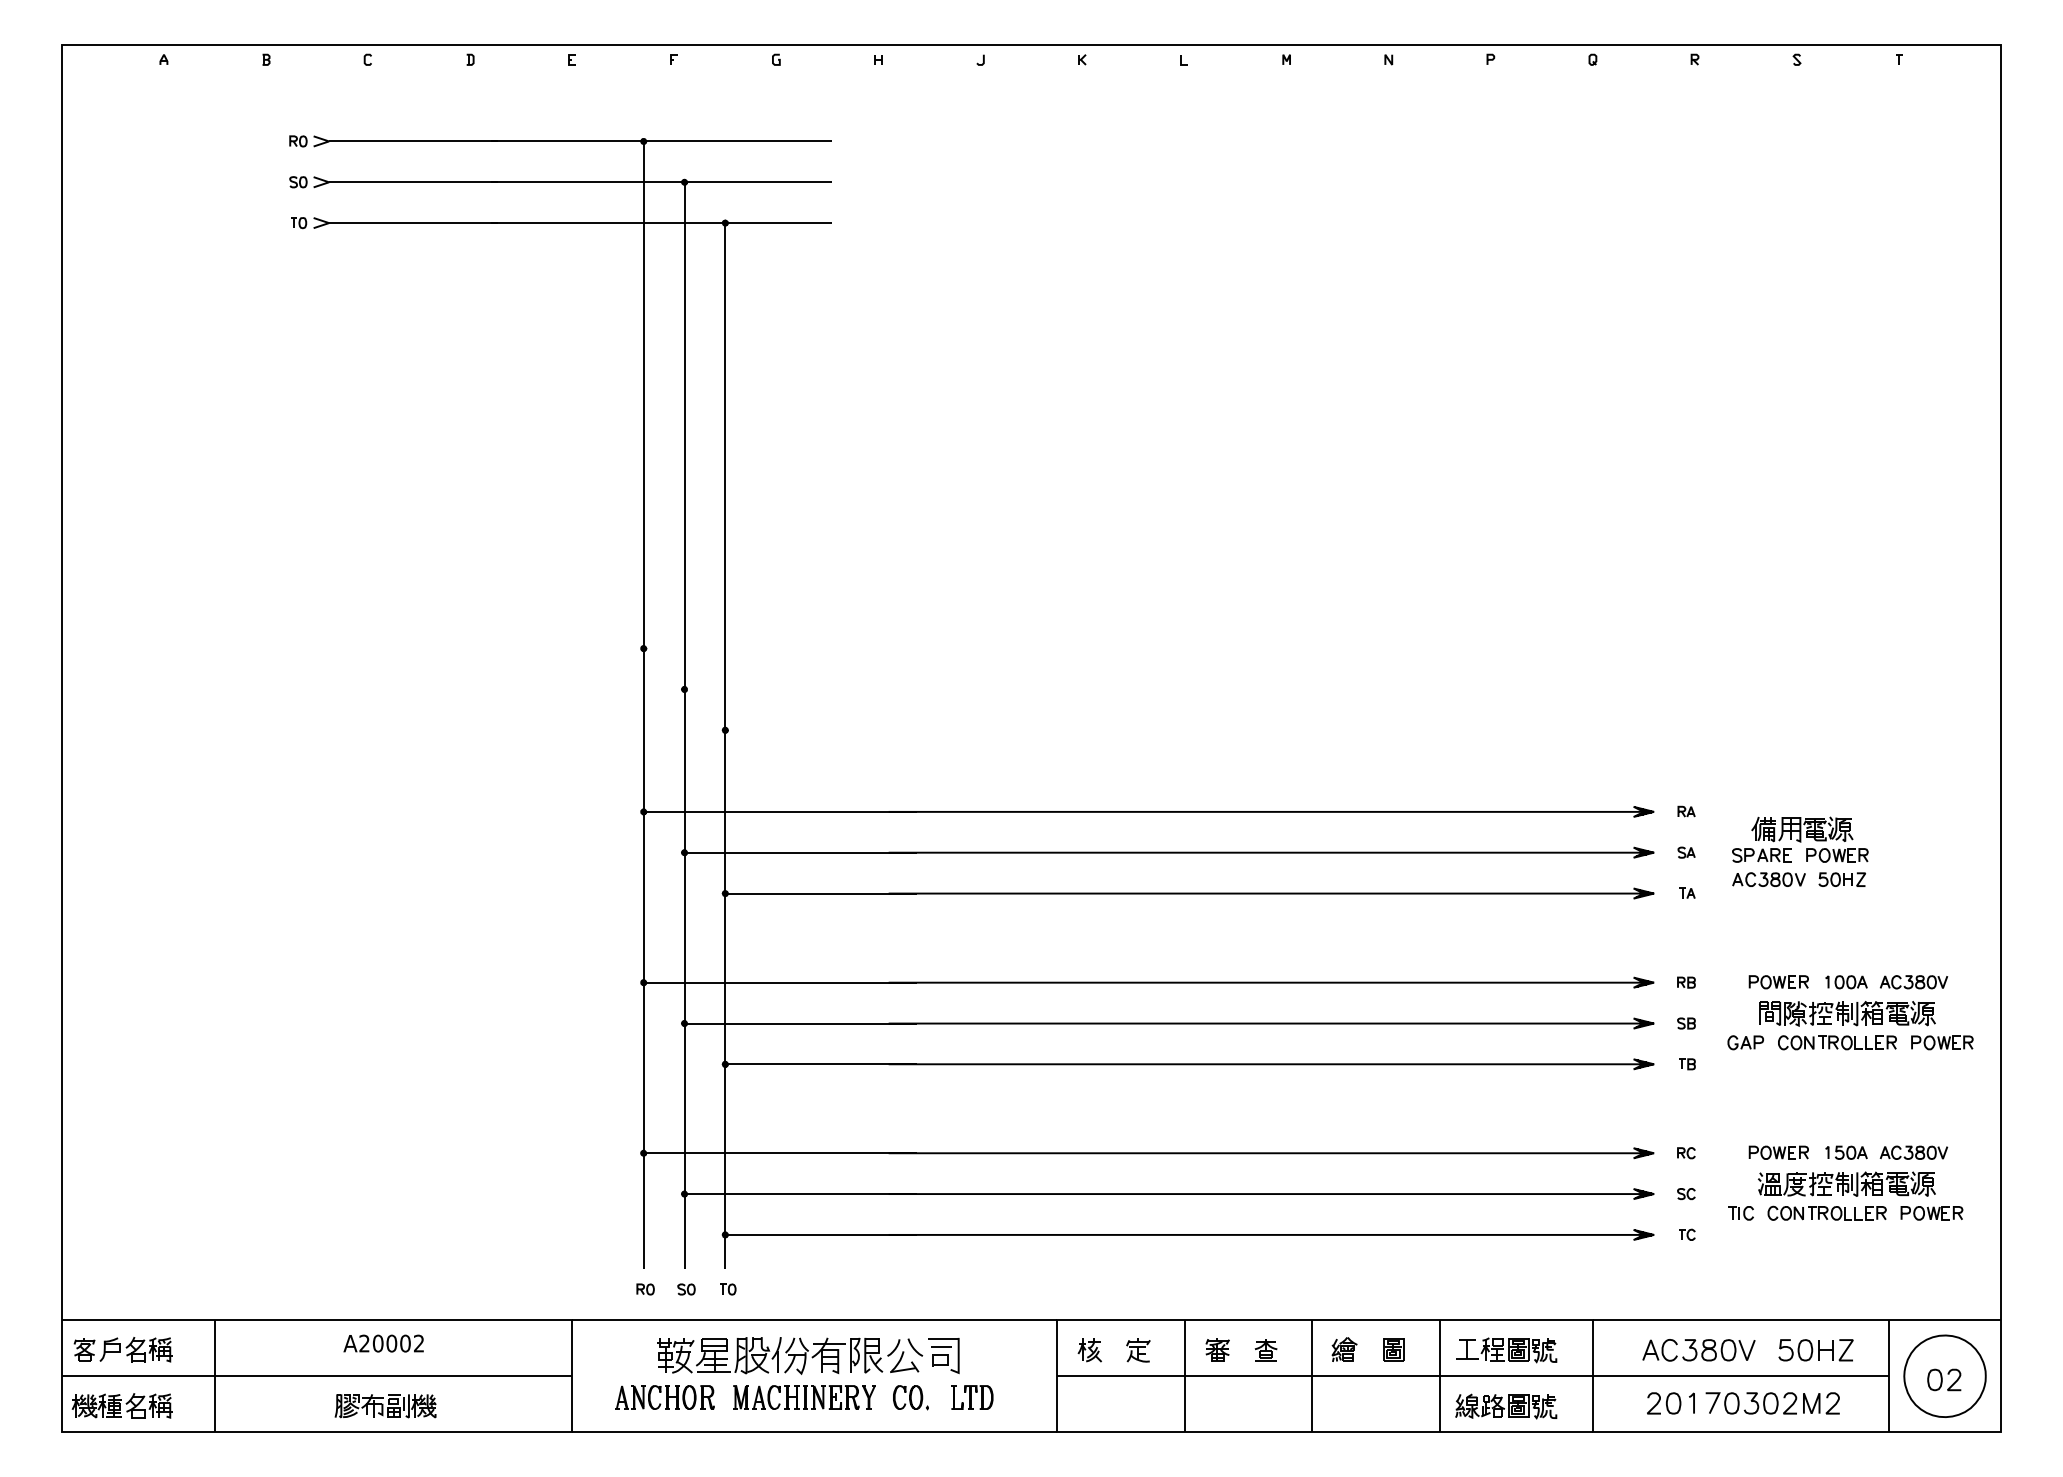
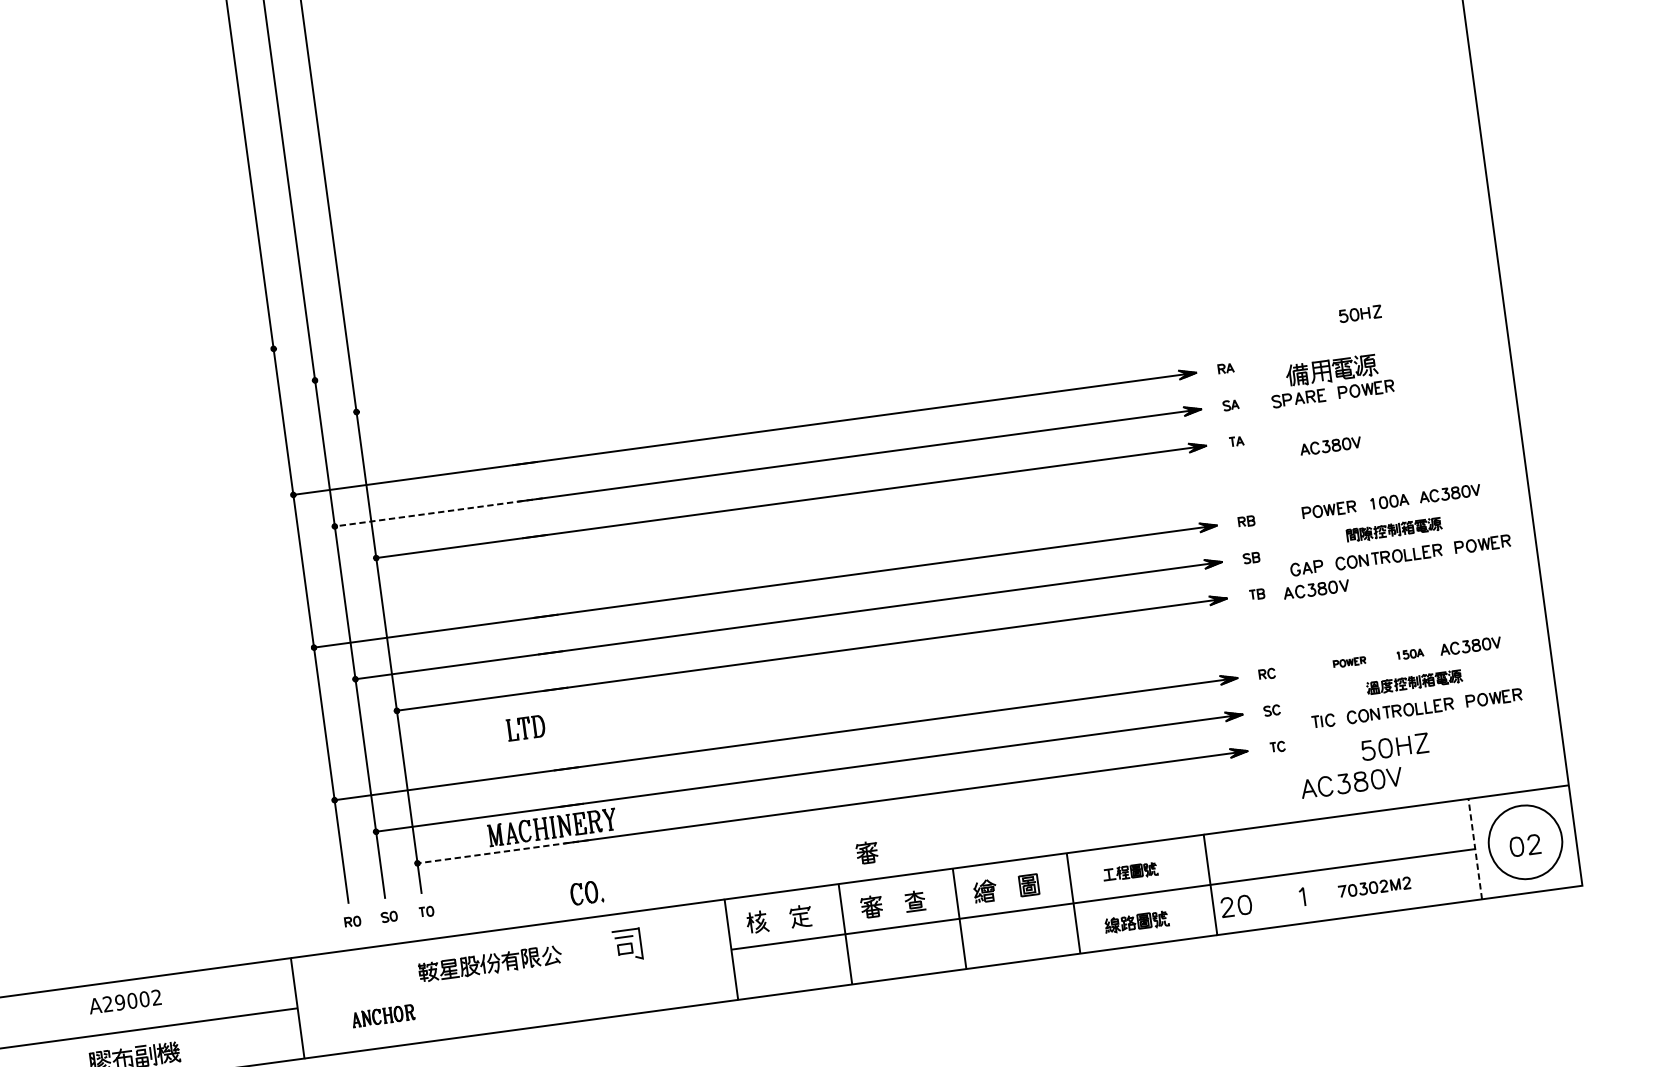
line: (800, 852) -> (438, 512), solid -> dashed
part: (1768, 879) -> (1315, 589), moved
part: (1841, 879) -> (1359, 313), moved
part: (1789, 912) -> (1330, 446), added
part: (1847, 1013) -> (1394, 529), size x0.6
part: (1778, 1152) -> (1349, 662), size x0.6
part: (1846, 1152) -> (1410, 654), size x0.7
part: (1846, 1183) -> (1414, 681), size x0.6
line: (821, 1234) -> (503, 851), solid -> dashed
part: (1220, 1289) -> (866, 852), added
text: (377, 1343) -> (119, 1002), A20002 -> A29002
part: (1506, 1350) -> (1130, 872), size x0.6
part: (1698, 1350) -> (1351, 783), moved
part: (1815, 1350) -> (1394, 747), moved
part: (790, 1355) -> (490, 963), size x0.6
line: (1888, 1375) -> (1474, 848), solid -> dashed
part: (664, 1397) -> (382, 1016), size x0.7
part: (804, 1397) -> (552, 827), moved
part: (910, 1397) -> (586, 892), moved
part: (972, 1397) -> (525, 728), moved
part: (1664, 1403) -> (1236, 906), moved
part: (1772, 1403) -> (1374, 887), size x0.6
part: (1506, 1406) -> (1136, 922), size x0.7

